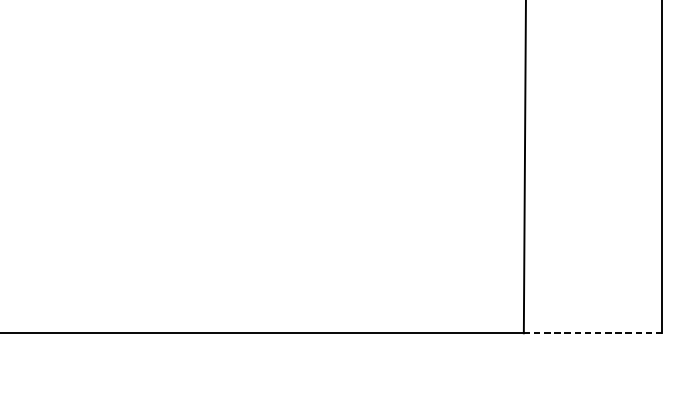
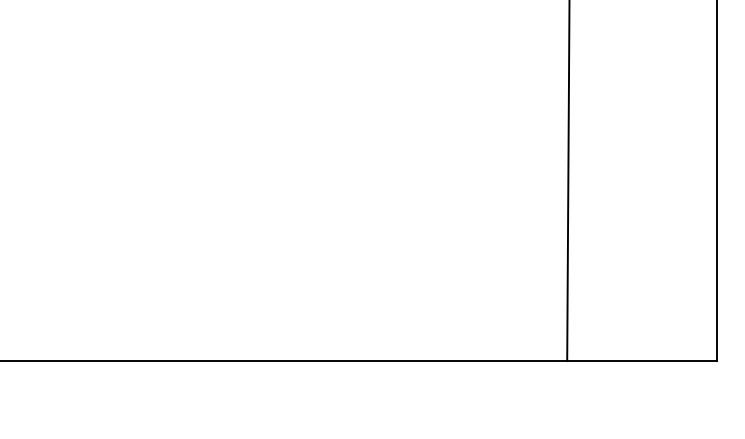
line: (593, 333) -> (642, 361), dashed -> solid

